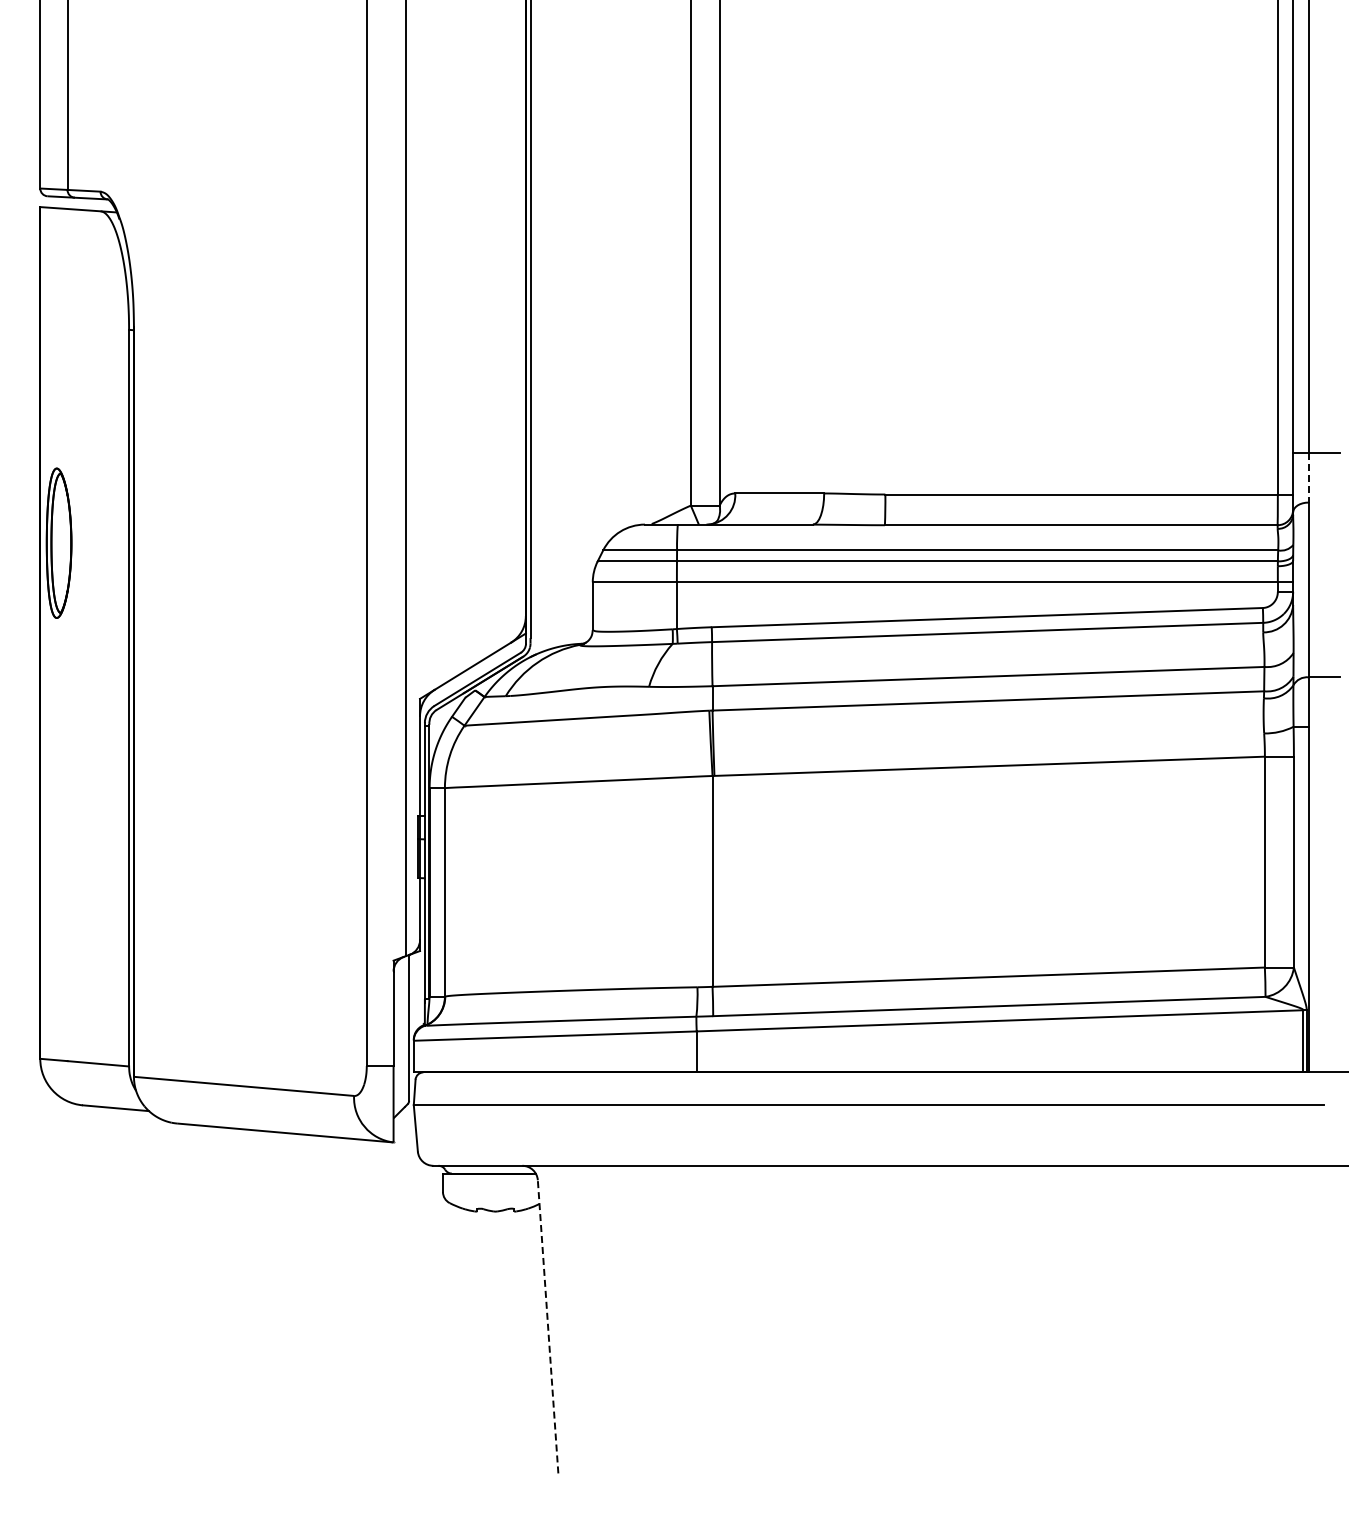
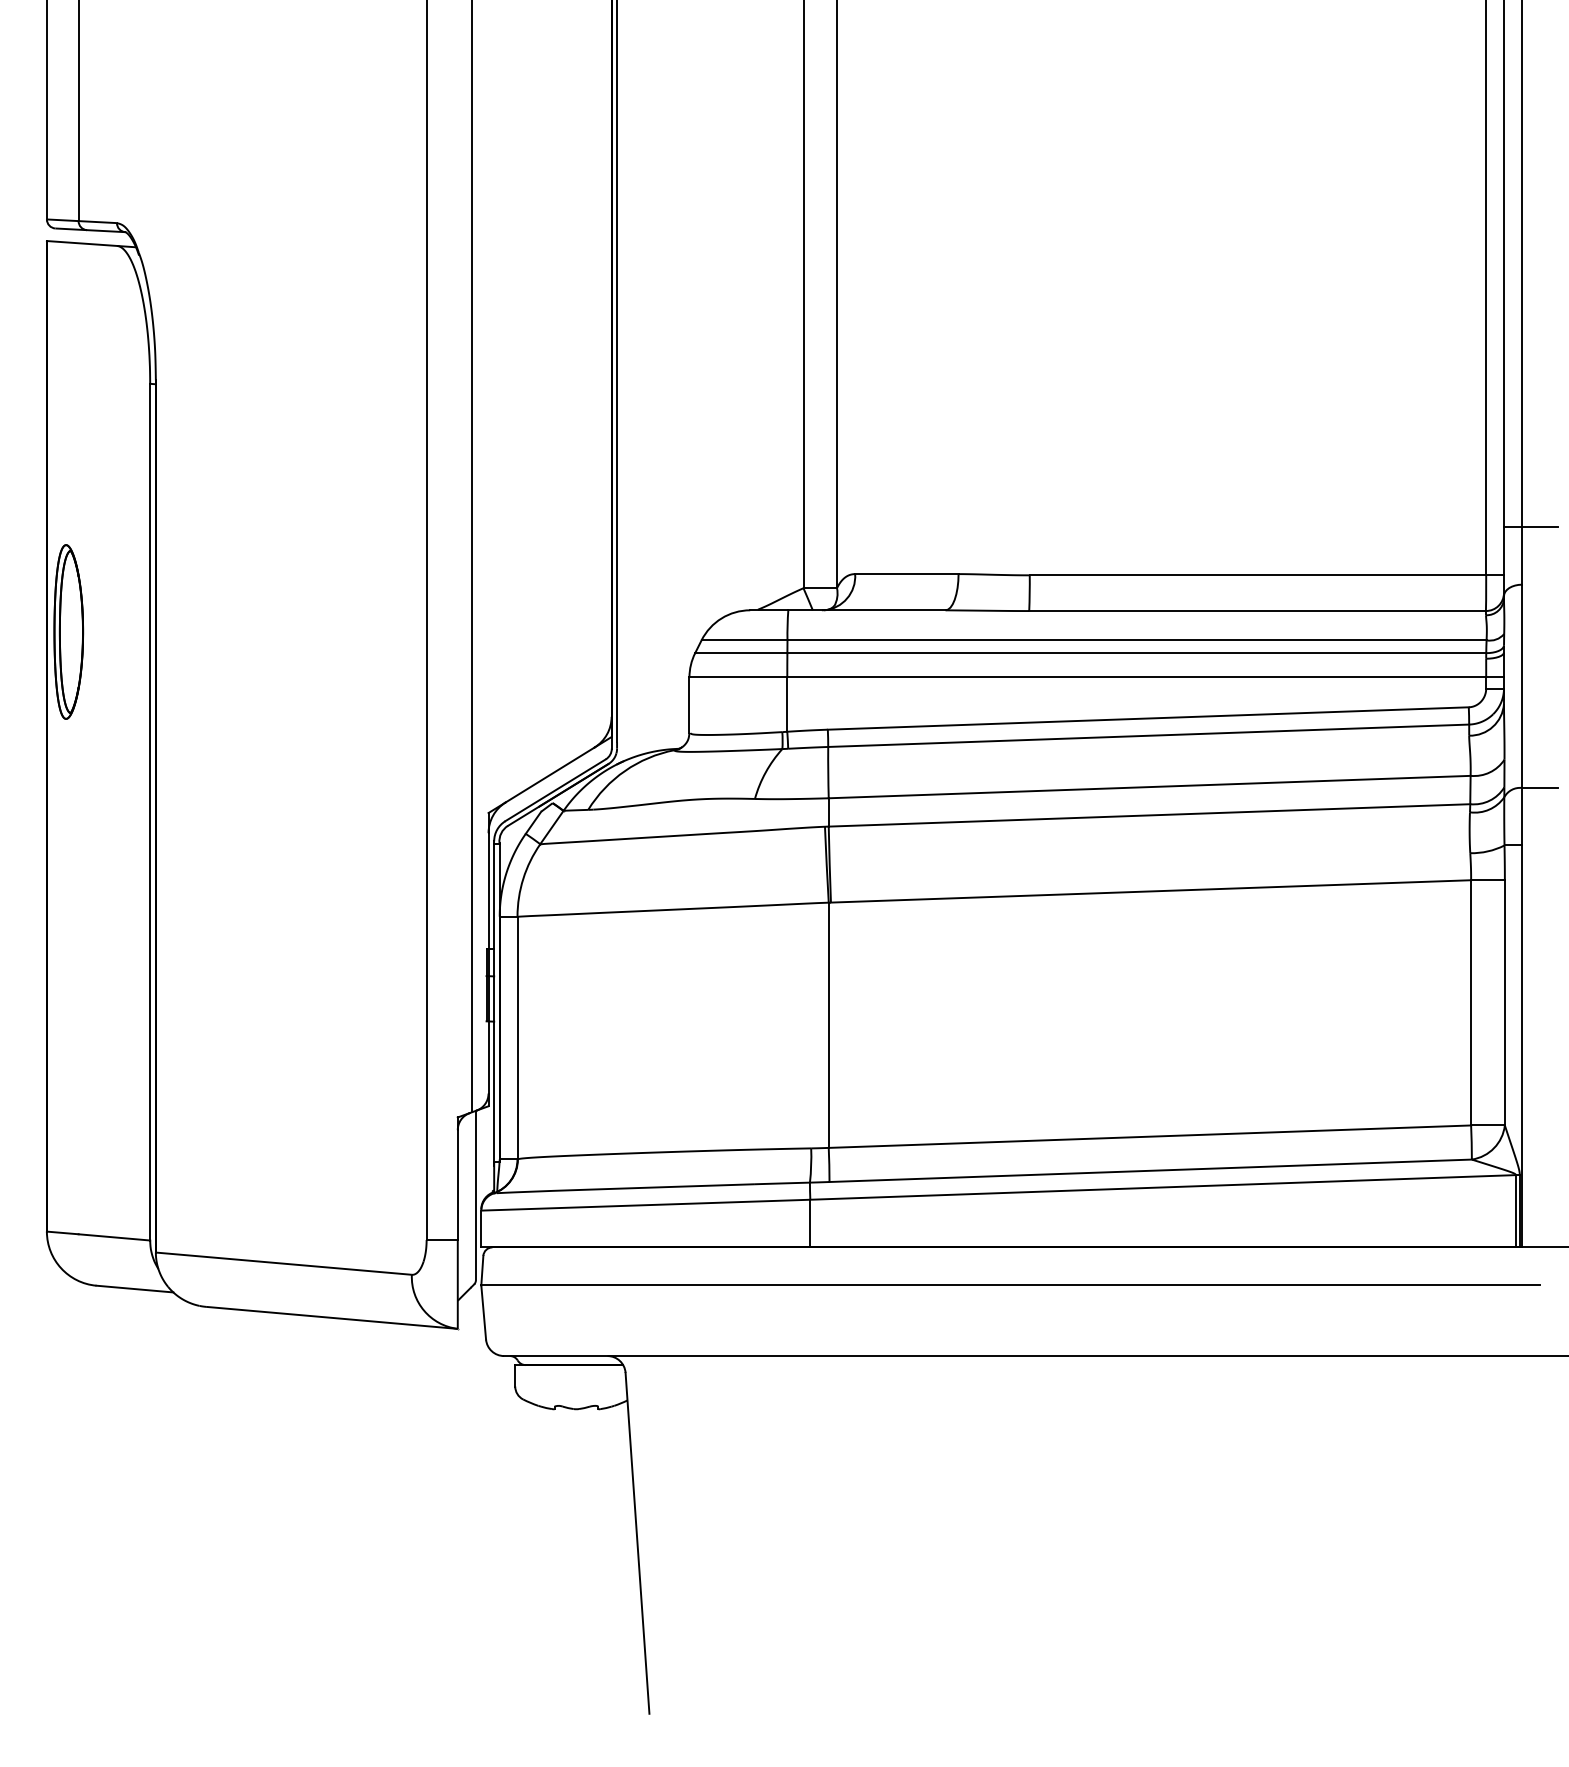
line: (1308, 477) -> (1521, 555), dashed -> solid
line: (548, 1326) -> (637, 1542), dashed -> solid

